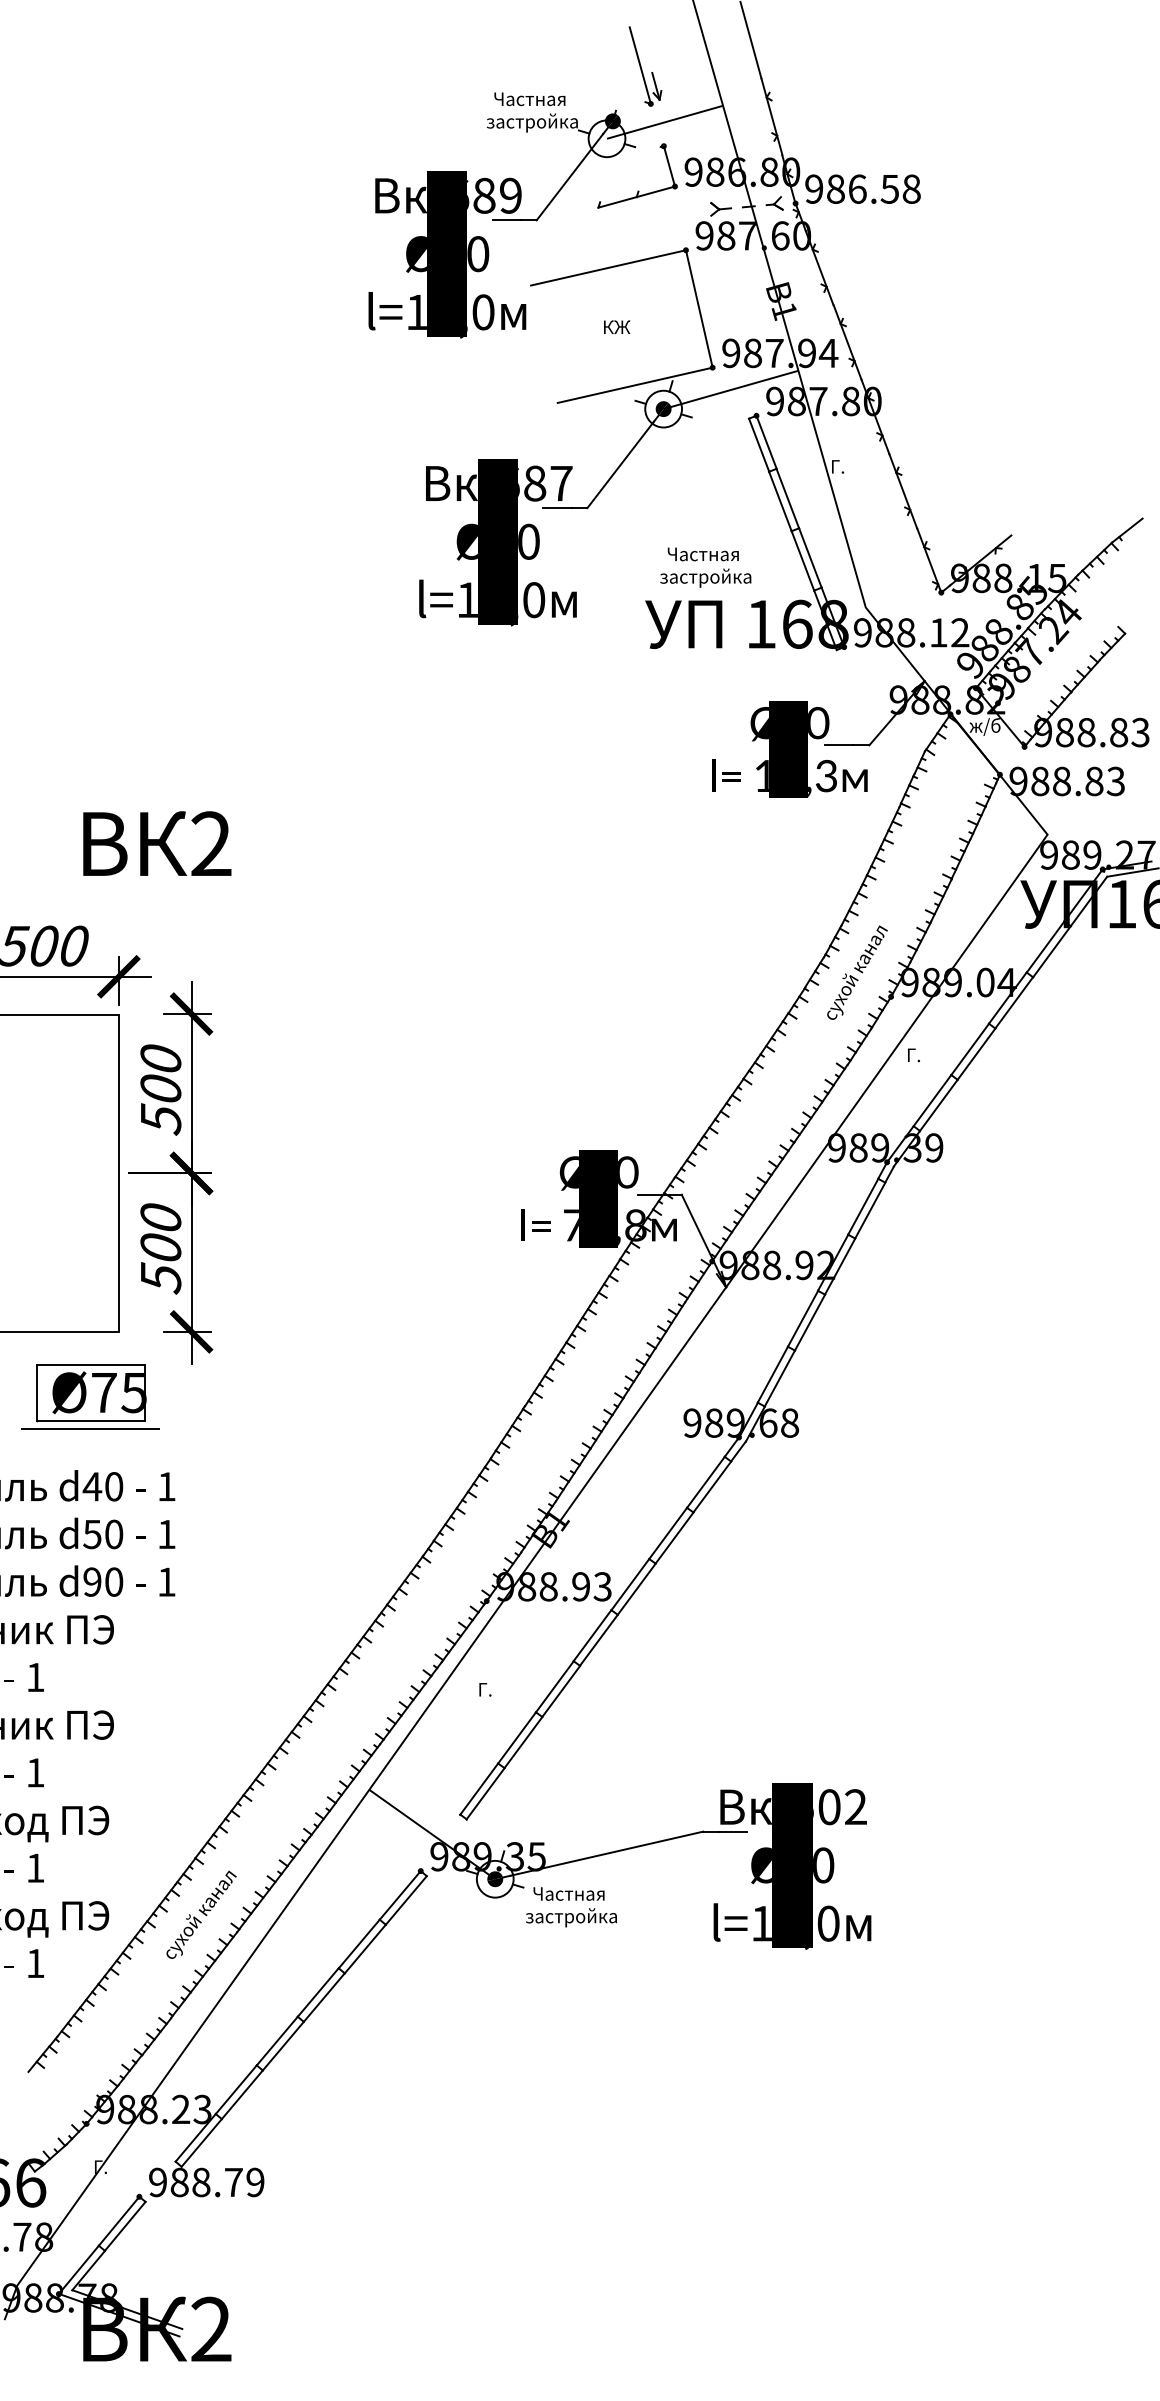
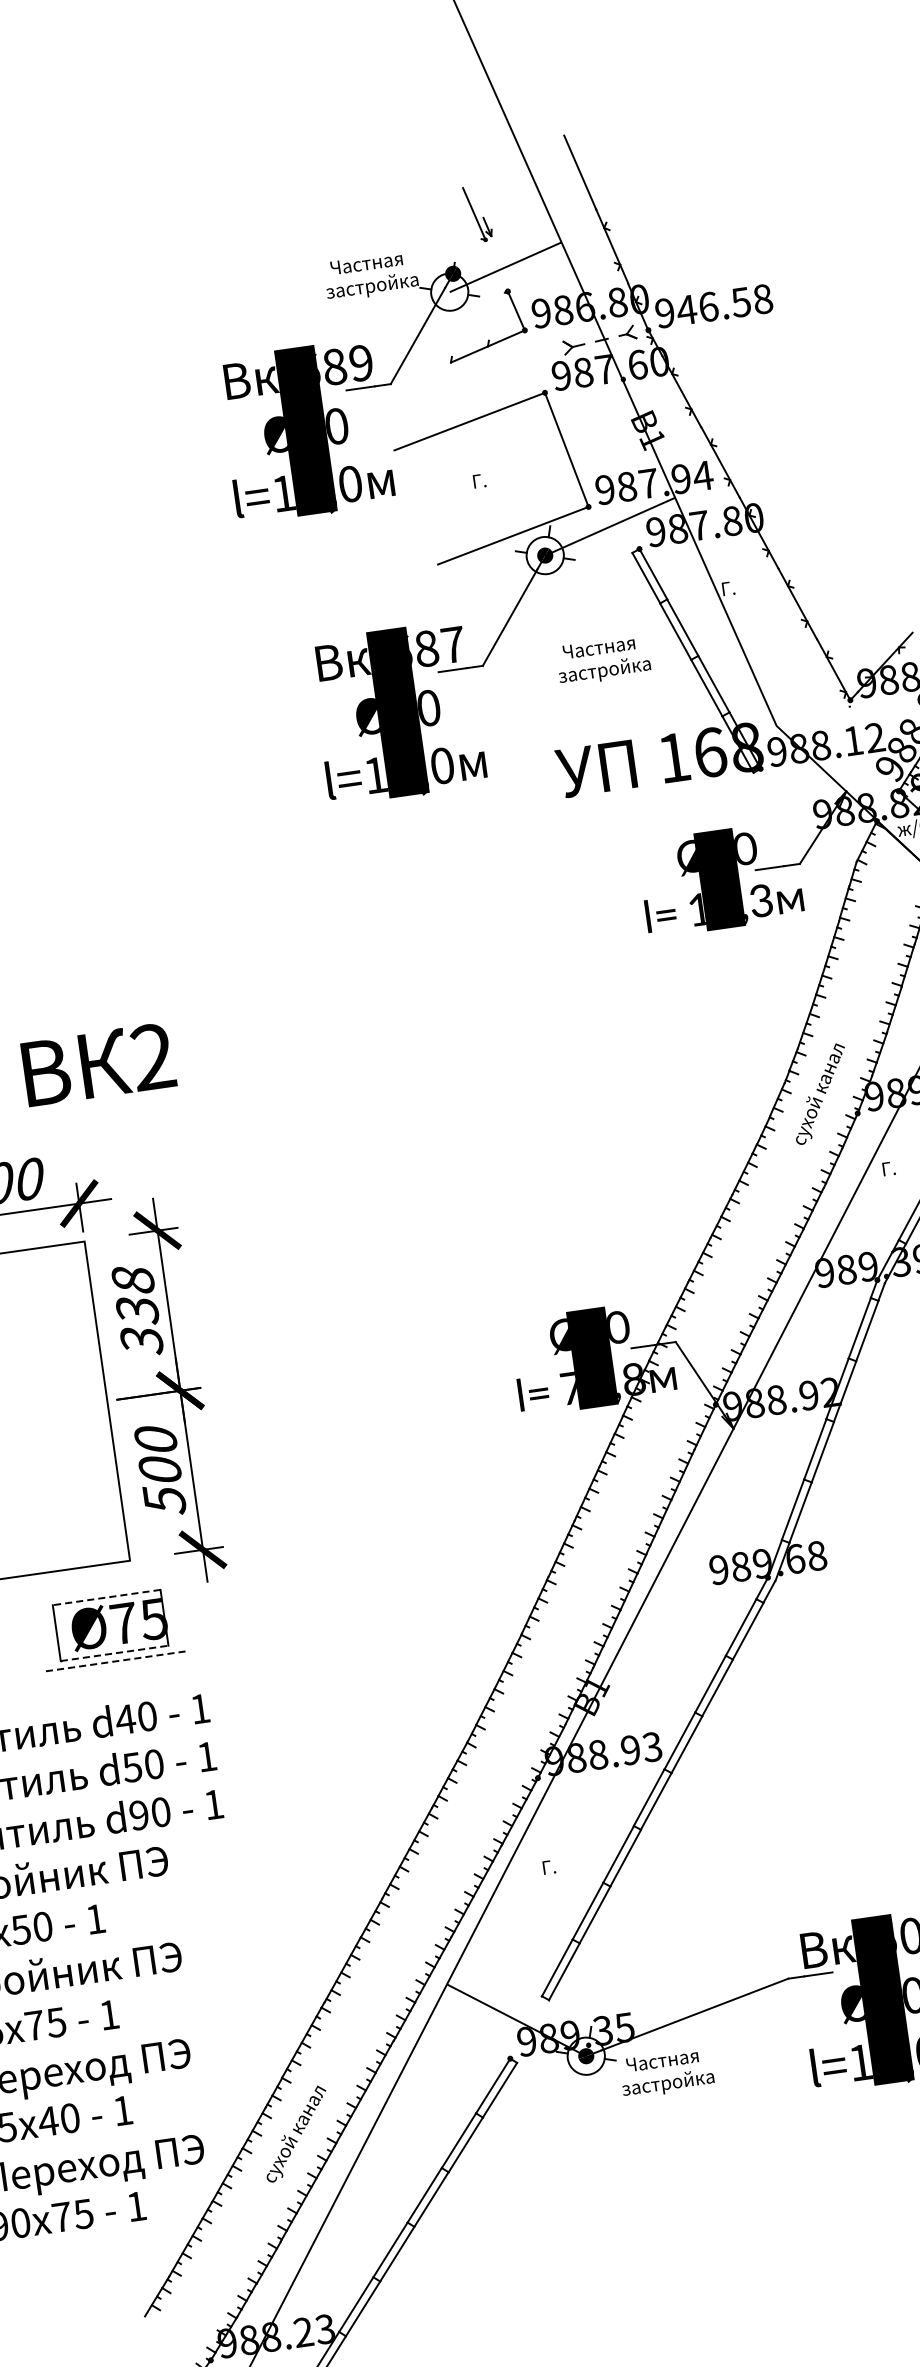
part: (645, 66) -> (478, 214), size x0.7
text: (835, 188) -> (686, 309), 986.58 -> 946.58
text: (617, 327) -> (487, 480), КЖ -> Г.
text: (705, 567) -> (603, 660), moved
text: (160, 1089) -> (137, 1310), 500 -> 338
line: (90, 1365) -> (106, 1598), solid -> dashed
line: (90, 1420) -> (114, 1653), solid -> dashed
line: (90, 1428) -> (115, 1661), solid -> dashed

